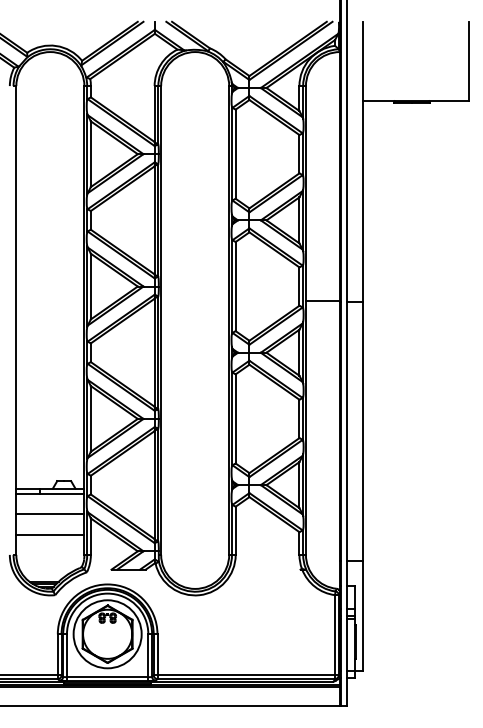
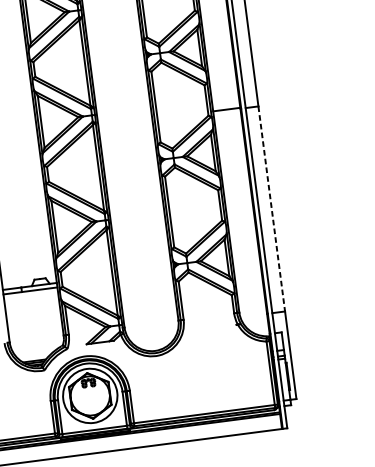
line: (362, 432) -> (271, 209), solid -> dashed
line: (50, 513) -> (32, 306), removed
line: (50, 534) -> (34, 322), removed

